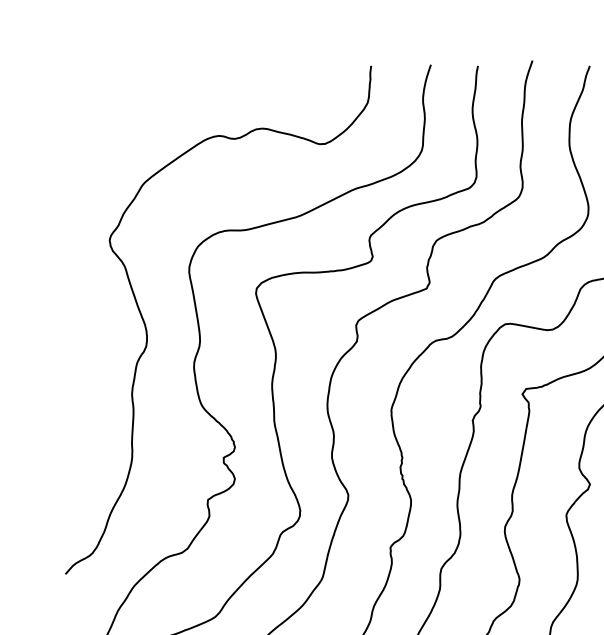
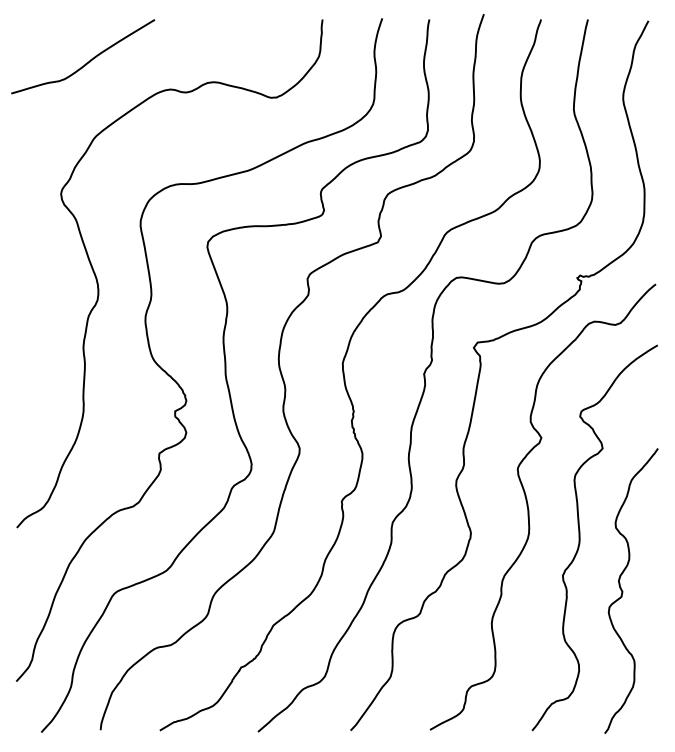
curve: (135, 108) -> (86, 62), added

